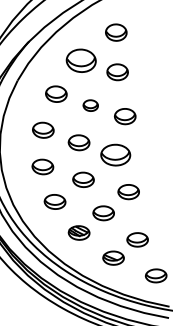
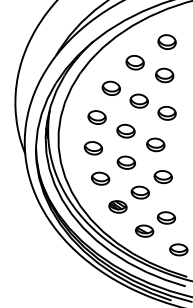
part: (80, 60) -> (134, 62), size x0.71
part: (89, 105) -> (138, 100), size x1.43
part: (115, 154) -> (155, 144), size x0.71

